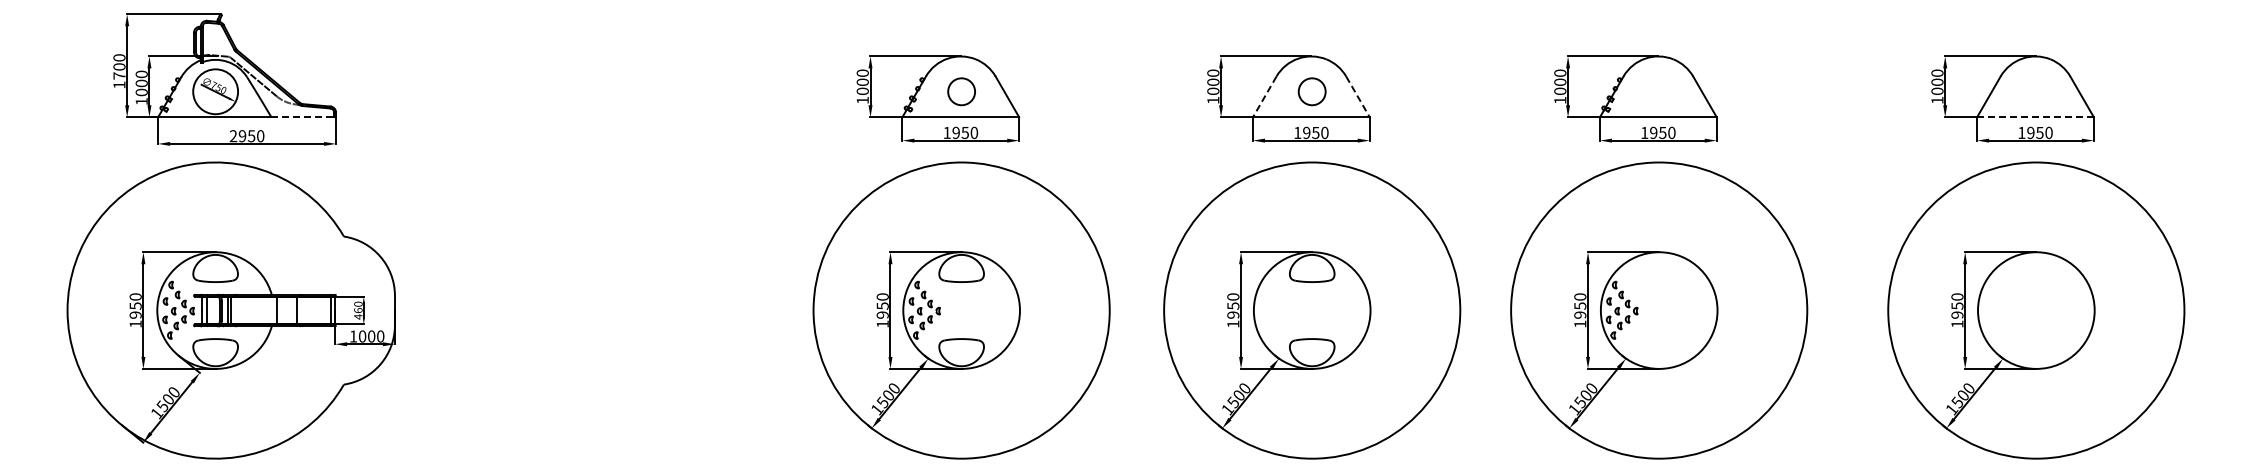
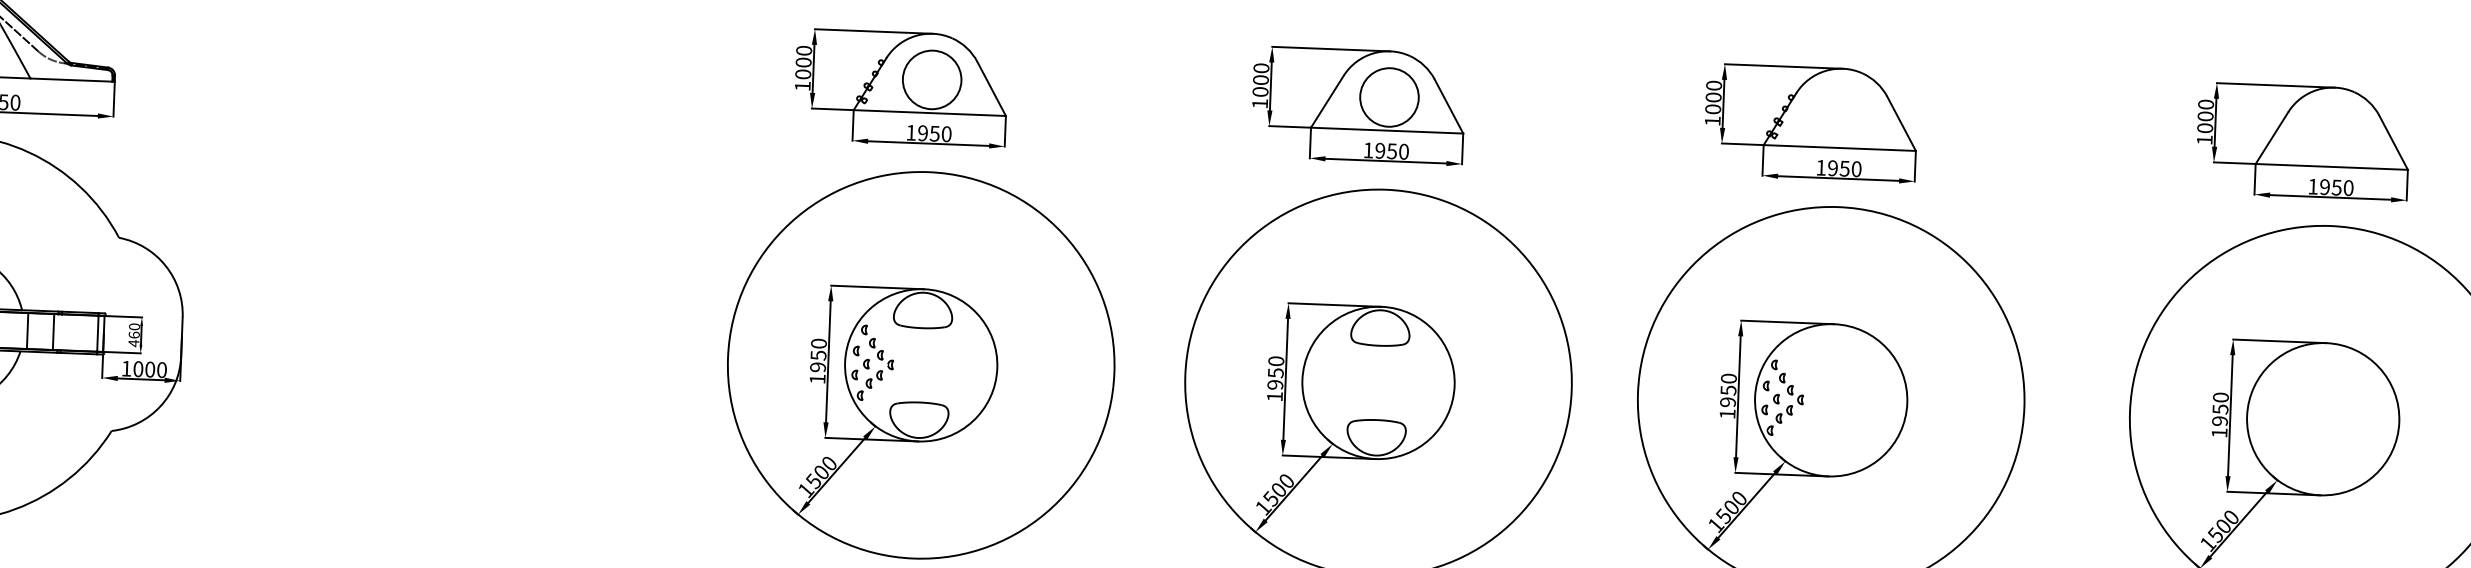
circle: (961, 91) -> (931, 79), size x1.67
circle: (1311, 91) -> (1388, 97), size x1.67
line: (1264, 97) -> (1326, 102), dashed -> solid
line: (1358, 97) -> (1449, 107), dashed -> solid
line: (303, 117) -> (72, 80), dashed -> solid
line: (2036, 117) -> (2333, 167), dashed -> solid

